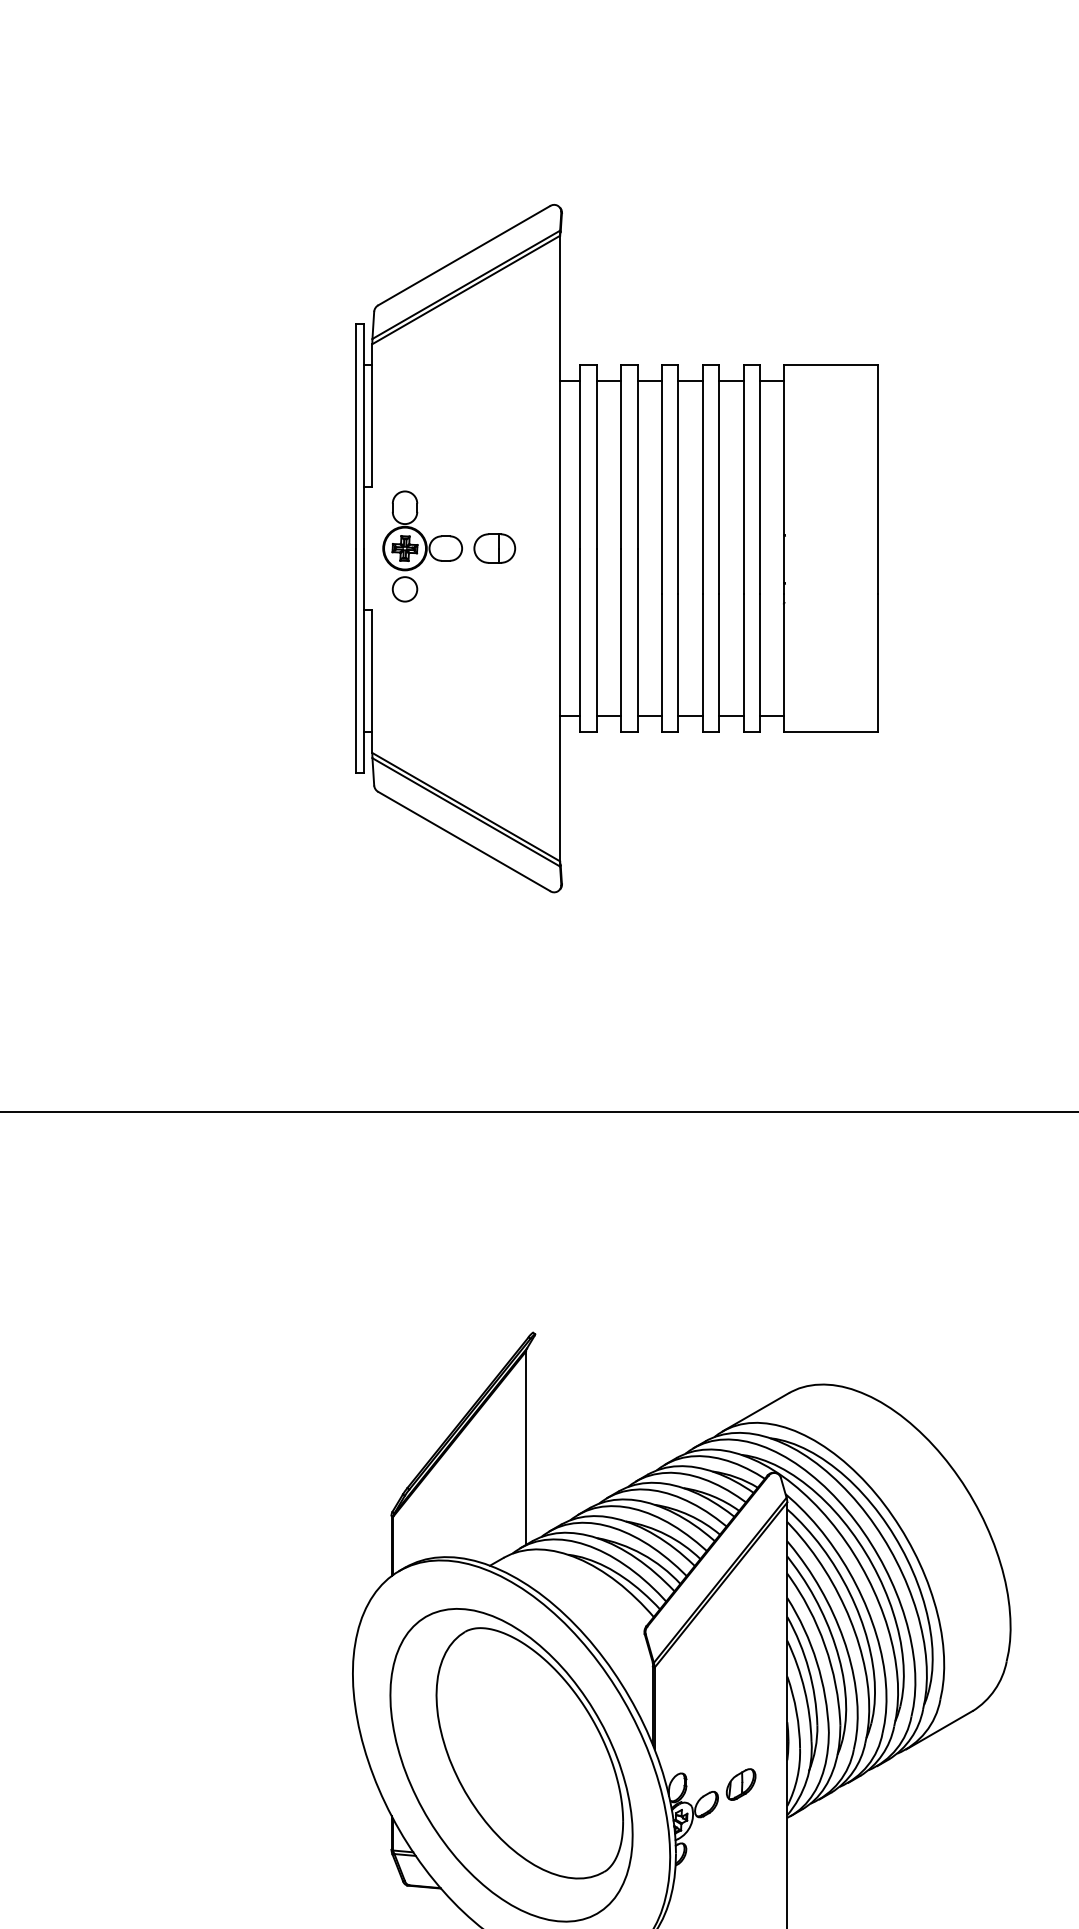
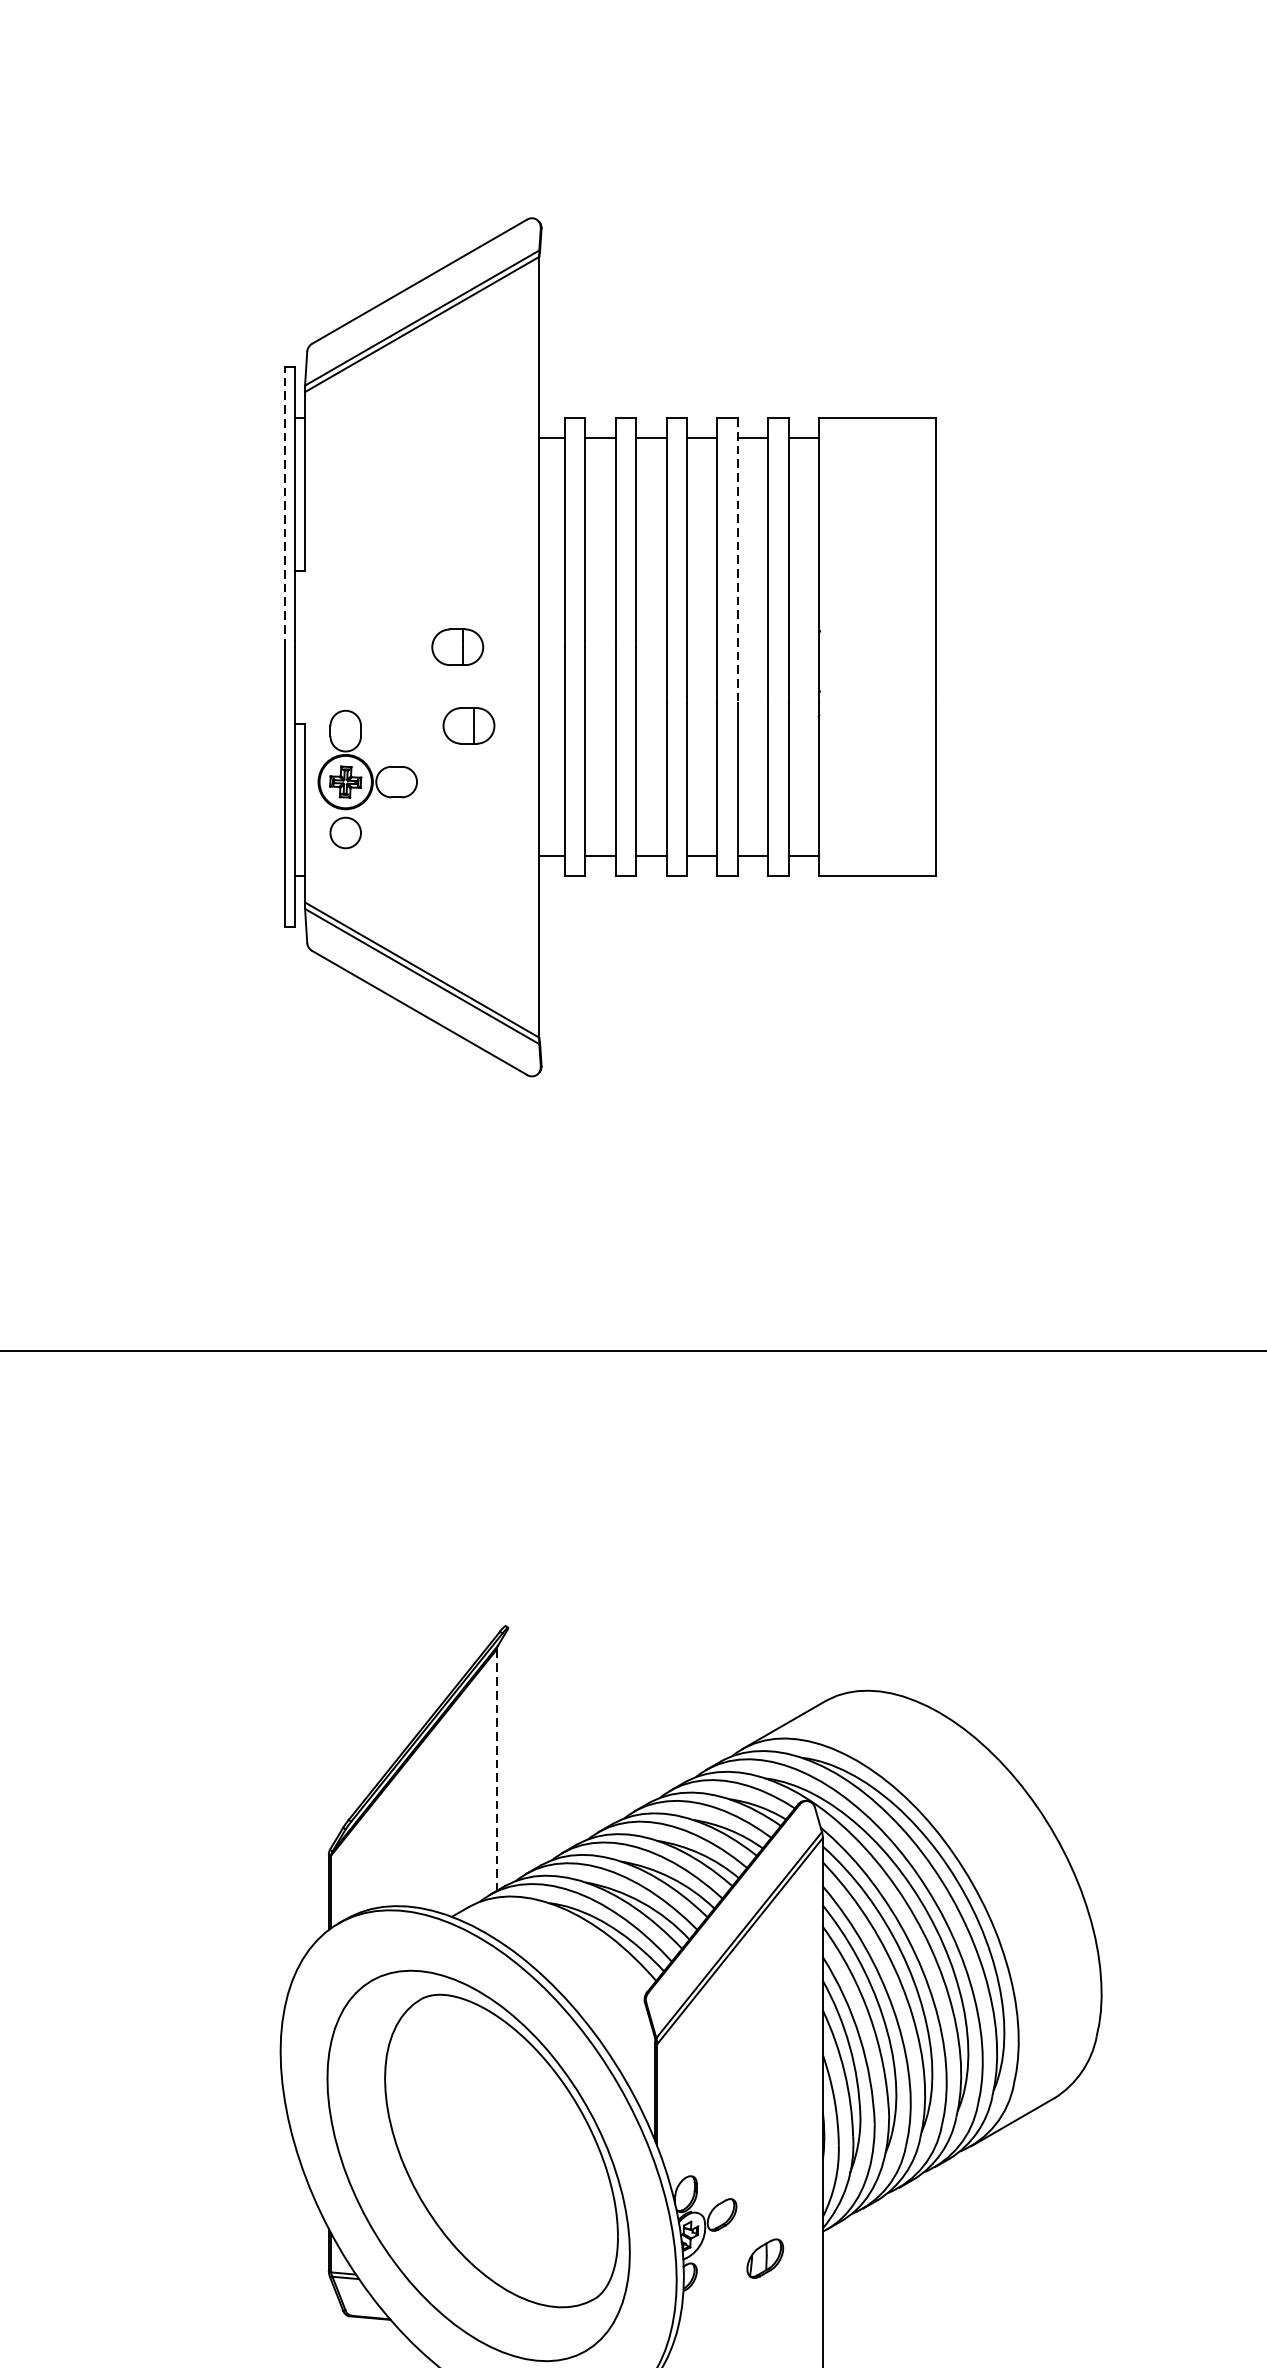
line: (356, 435) -> (285, 506), solid -> dashed
line: (719, 479) -> (738, 561), solid -> dashed
part: (422, 546) -> (367, 779), moved
part: (503, 611) -> (468, 725), added
line: (525, 1448) -> (496, 1770), solid -> dashed
part: (741, 1784) -> (765, 2258), moved

